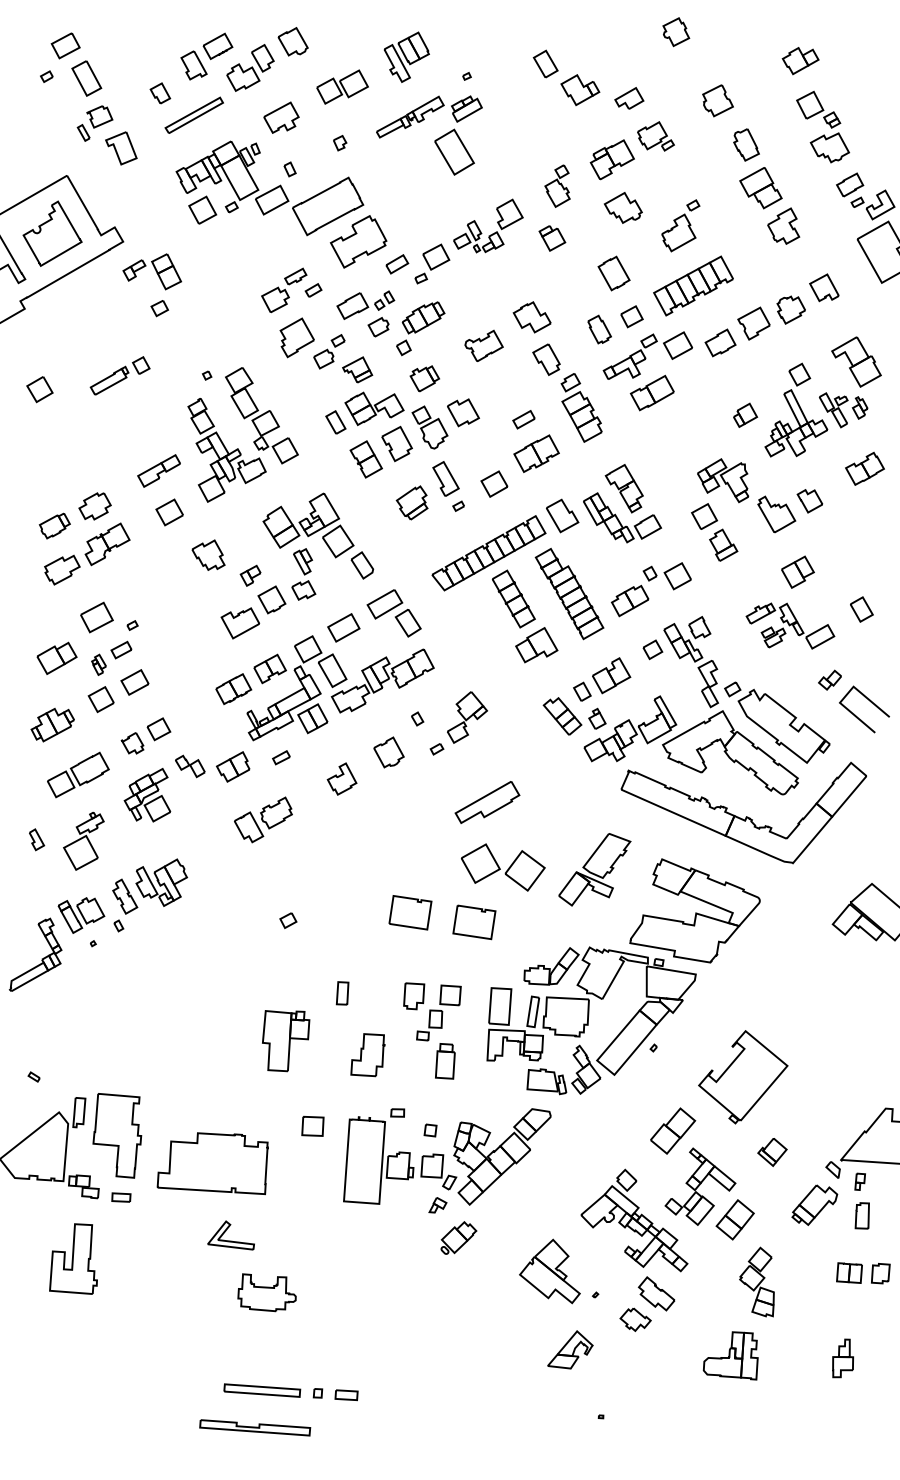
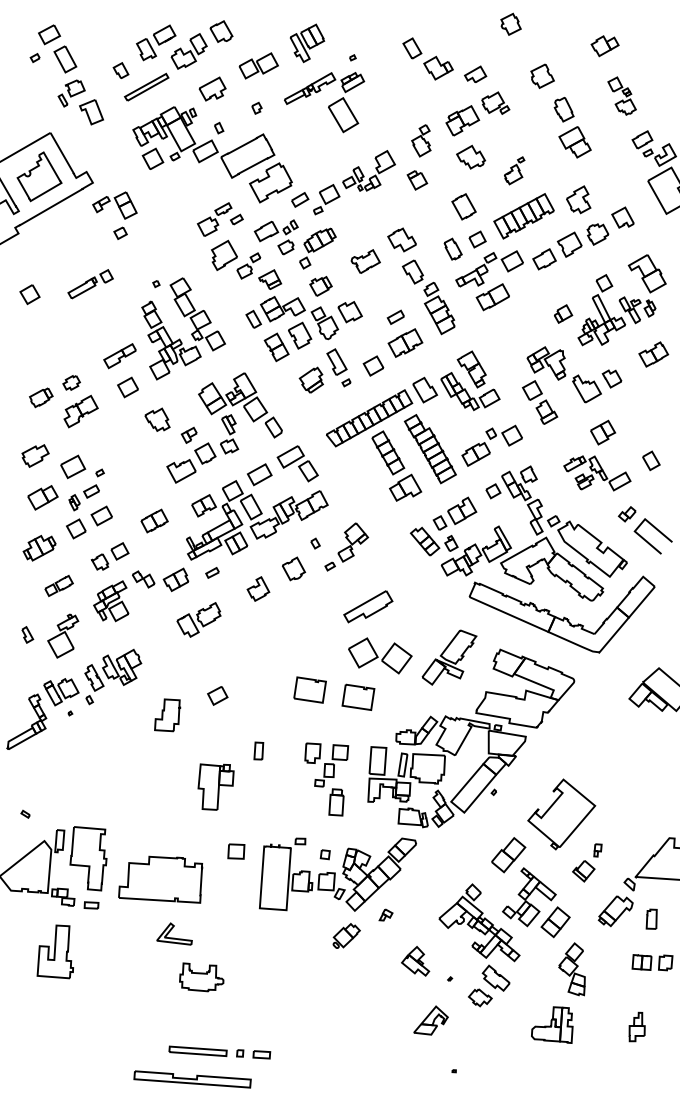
part: (823, 126) -> (622, 95), size x0.7
part: (680, 225) -> (514, 170), size x0.7
part: (783, 225) -> (578, 199), moved
part: (94, 506) -> (71, 382), size x0.7
part: (62, 569) -> (35, 455), moved
part: (233, 688) -> (154, 520), moved
part: (78, 774) -> (59, 585), size x0.6
part: (288, 920) -> (217, 695), size x1.6
part: (367, 1055) -> (167, 715), moved
part: (859, 1181) -> (597, 850), moved
part: (437, 1205) -> (385, 915), moved
part: (549, 1271) -> (415, 961), size x0.6
part: (255, 1427) -> (192, 1079), size x1.4

